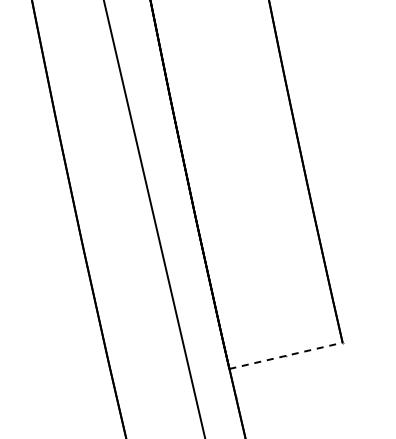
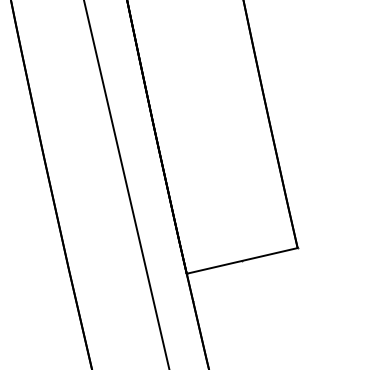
line: (286, 355) -> (242, 260), dashed -> solid

